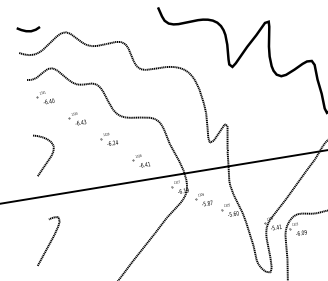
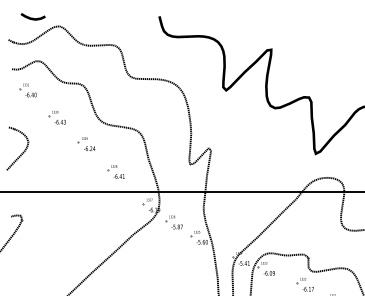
curve: (27, 29) -> (32, 17), moved

